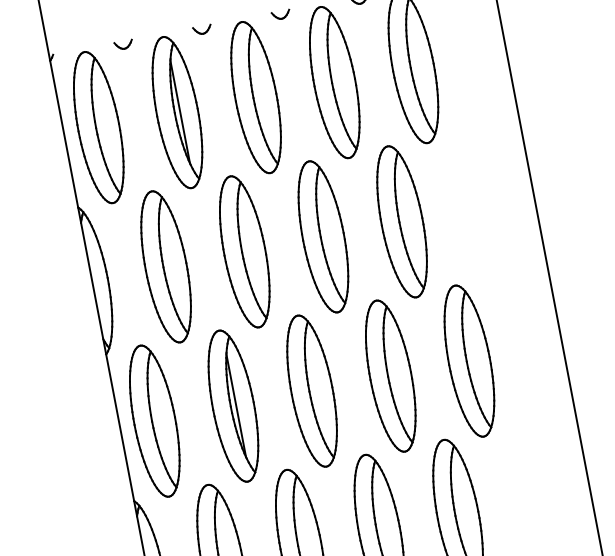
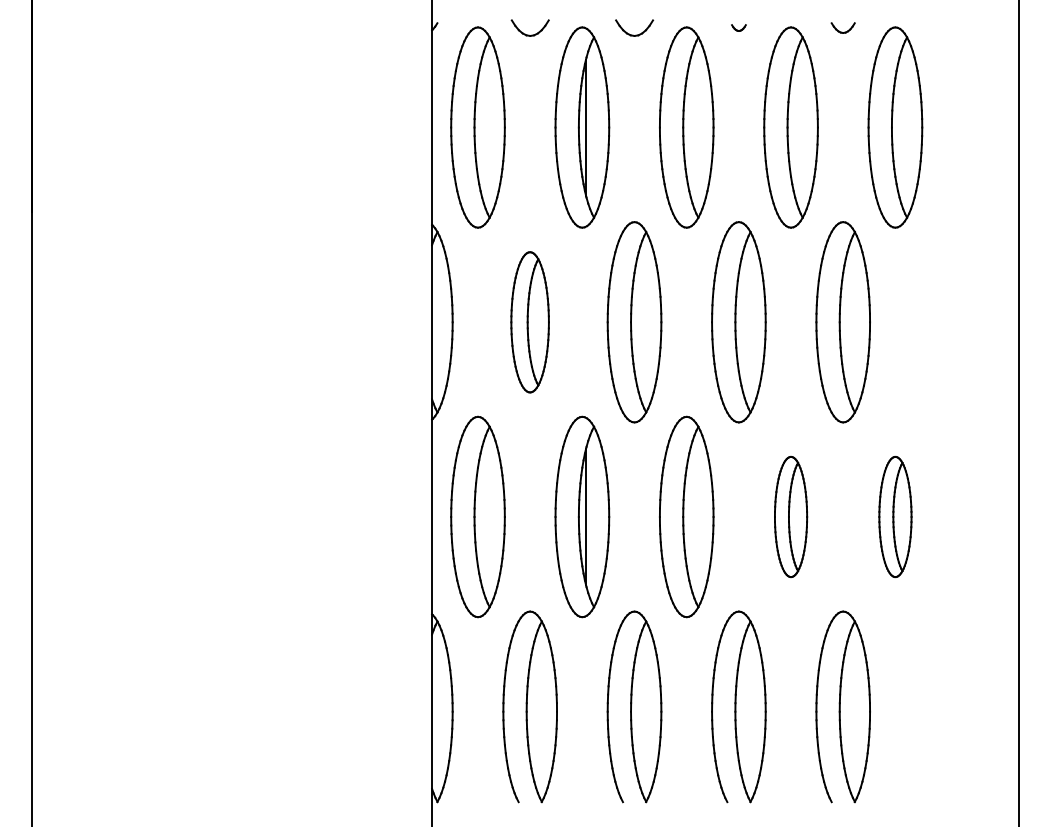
part: (280, 14) -> (738, 27), size x0.6
part: (202, 29) -> (634, 27), size x1.6
part: (123, 44) -> (529, 27), size x1.6
part: (165, 267) -> (529, 322), size x0.7
part: (469, 360) -> (895, 516), size x0.6
part: (390, 375) -> (790, 516), size x0.6

